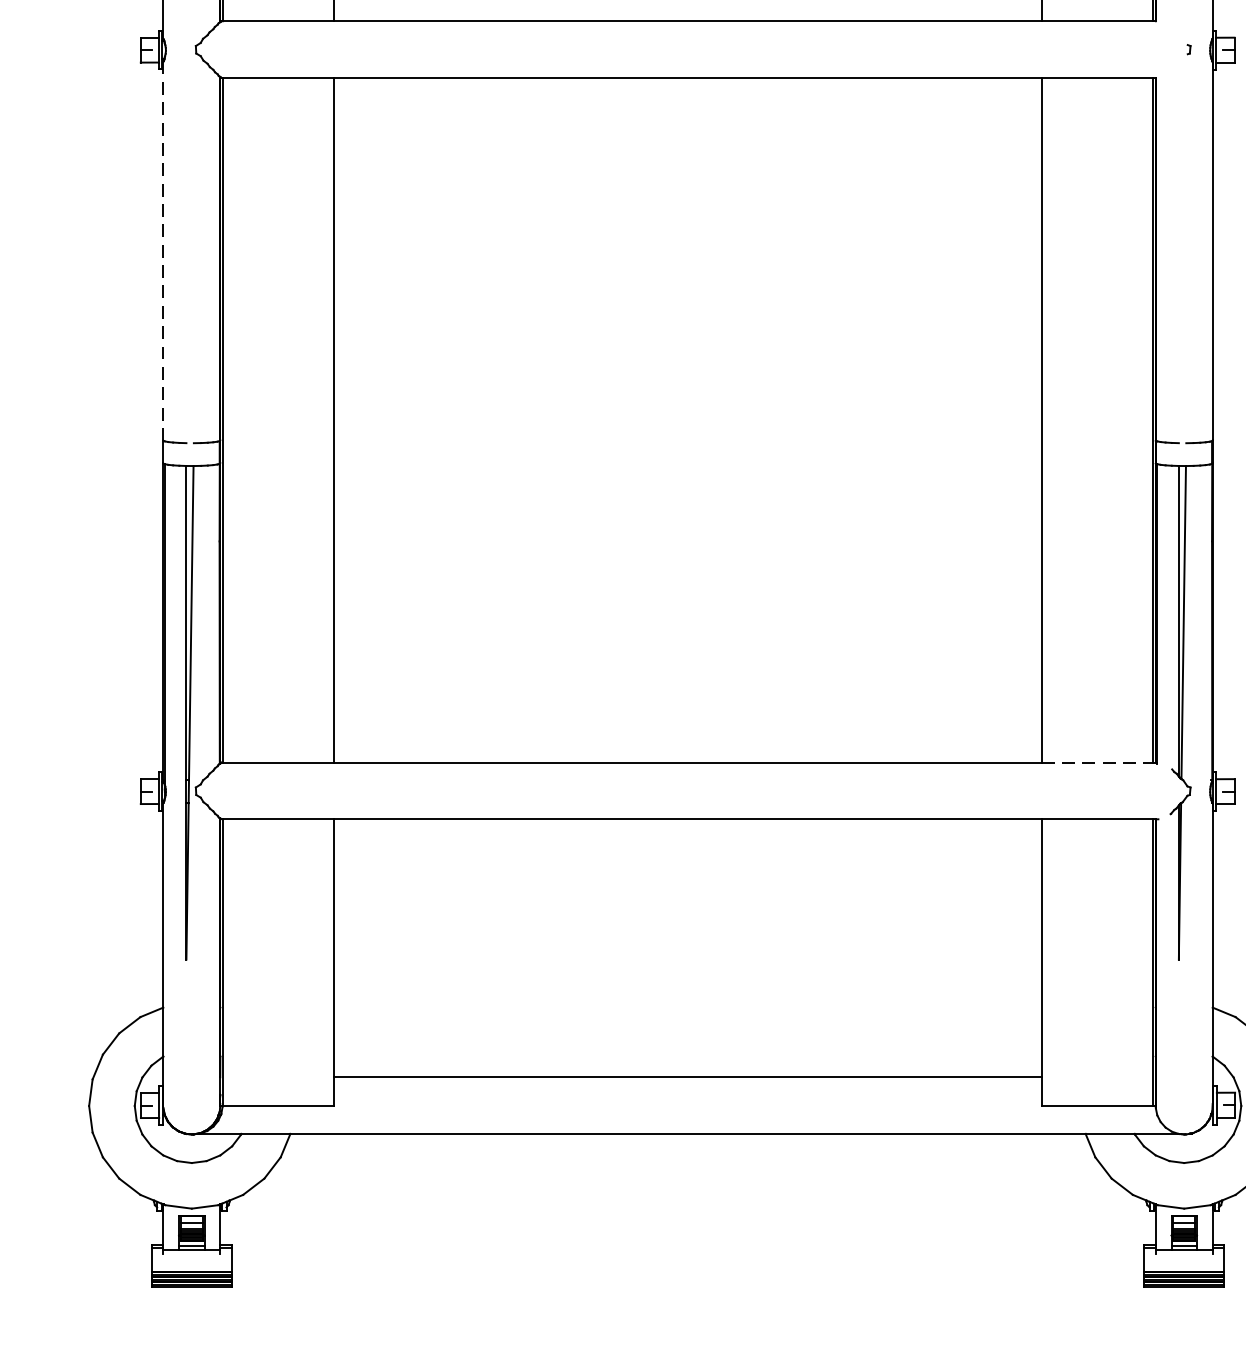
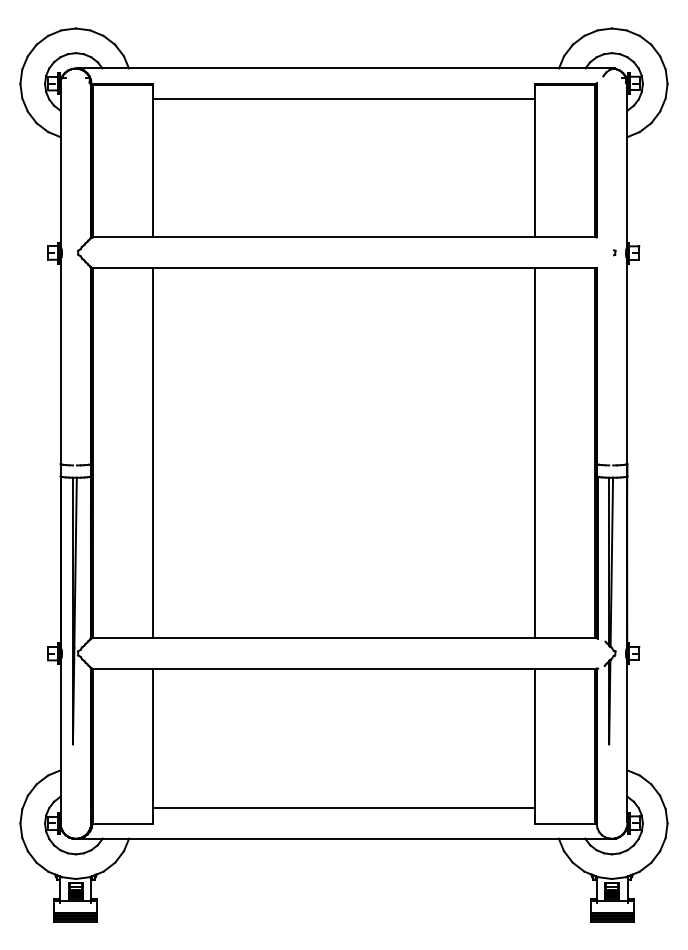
line: (163, 252) -> (60, 362), dashed -> solid
line: (1097, 763) -> (565, 638), dashed -> solid

